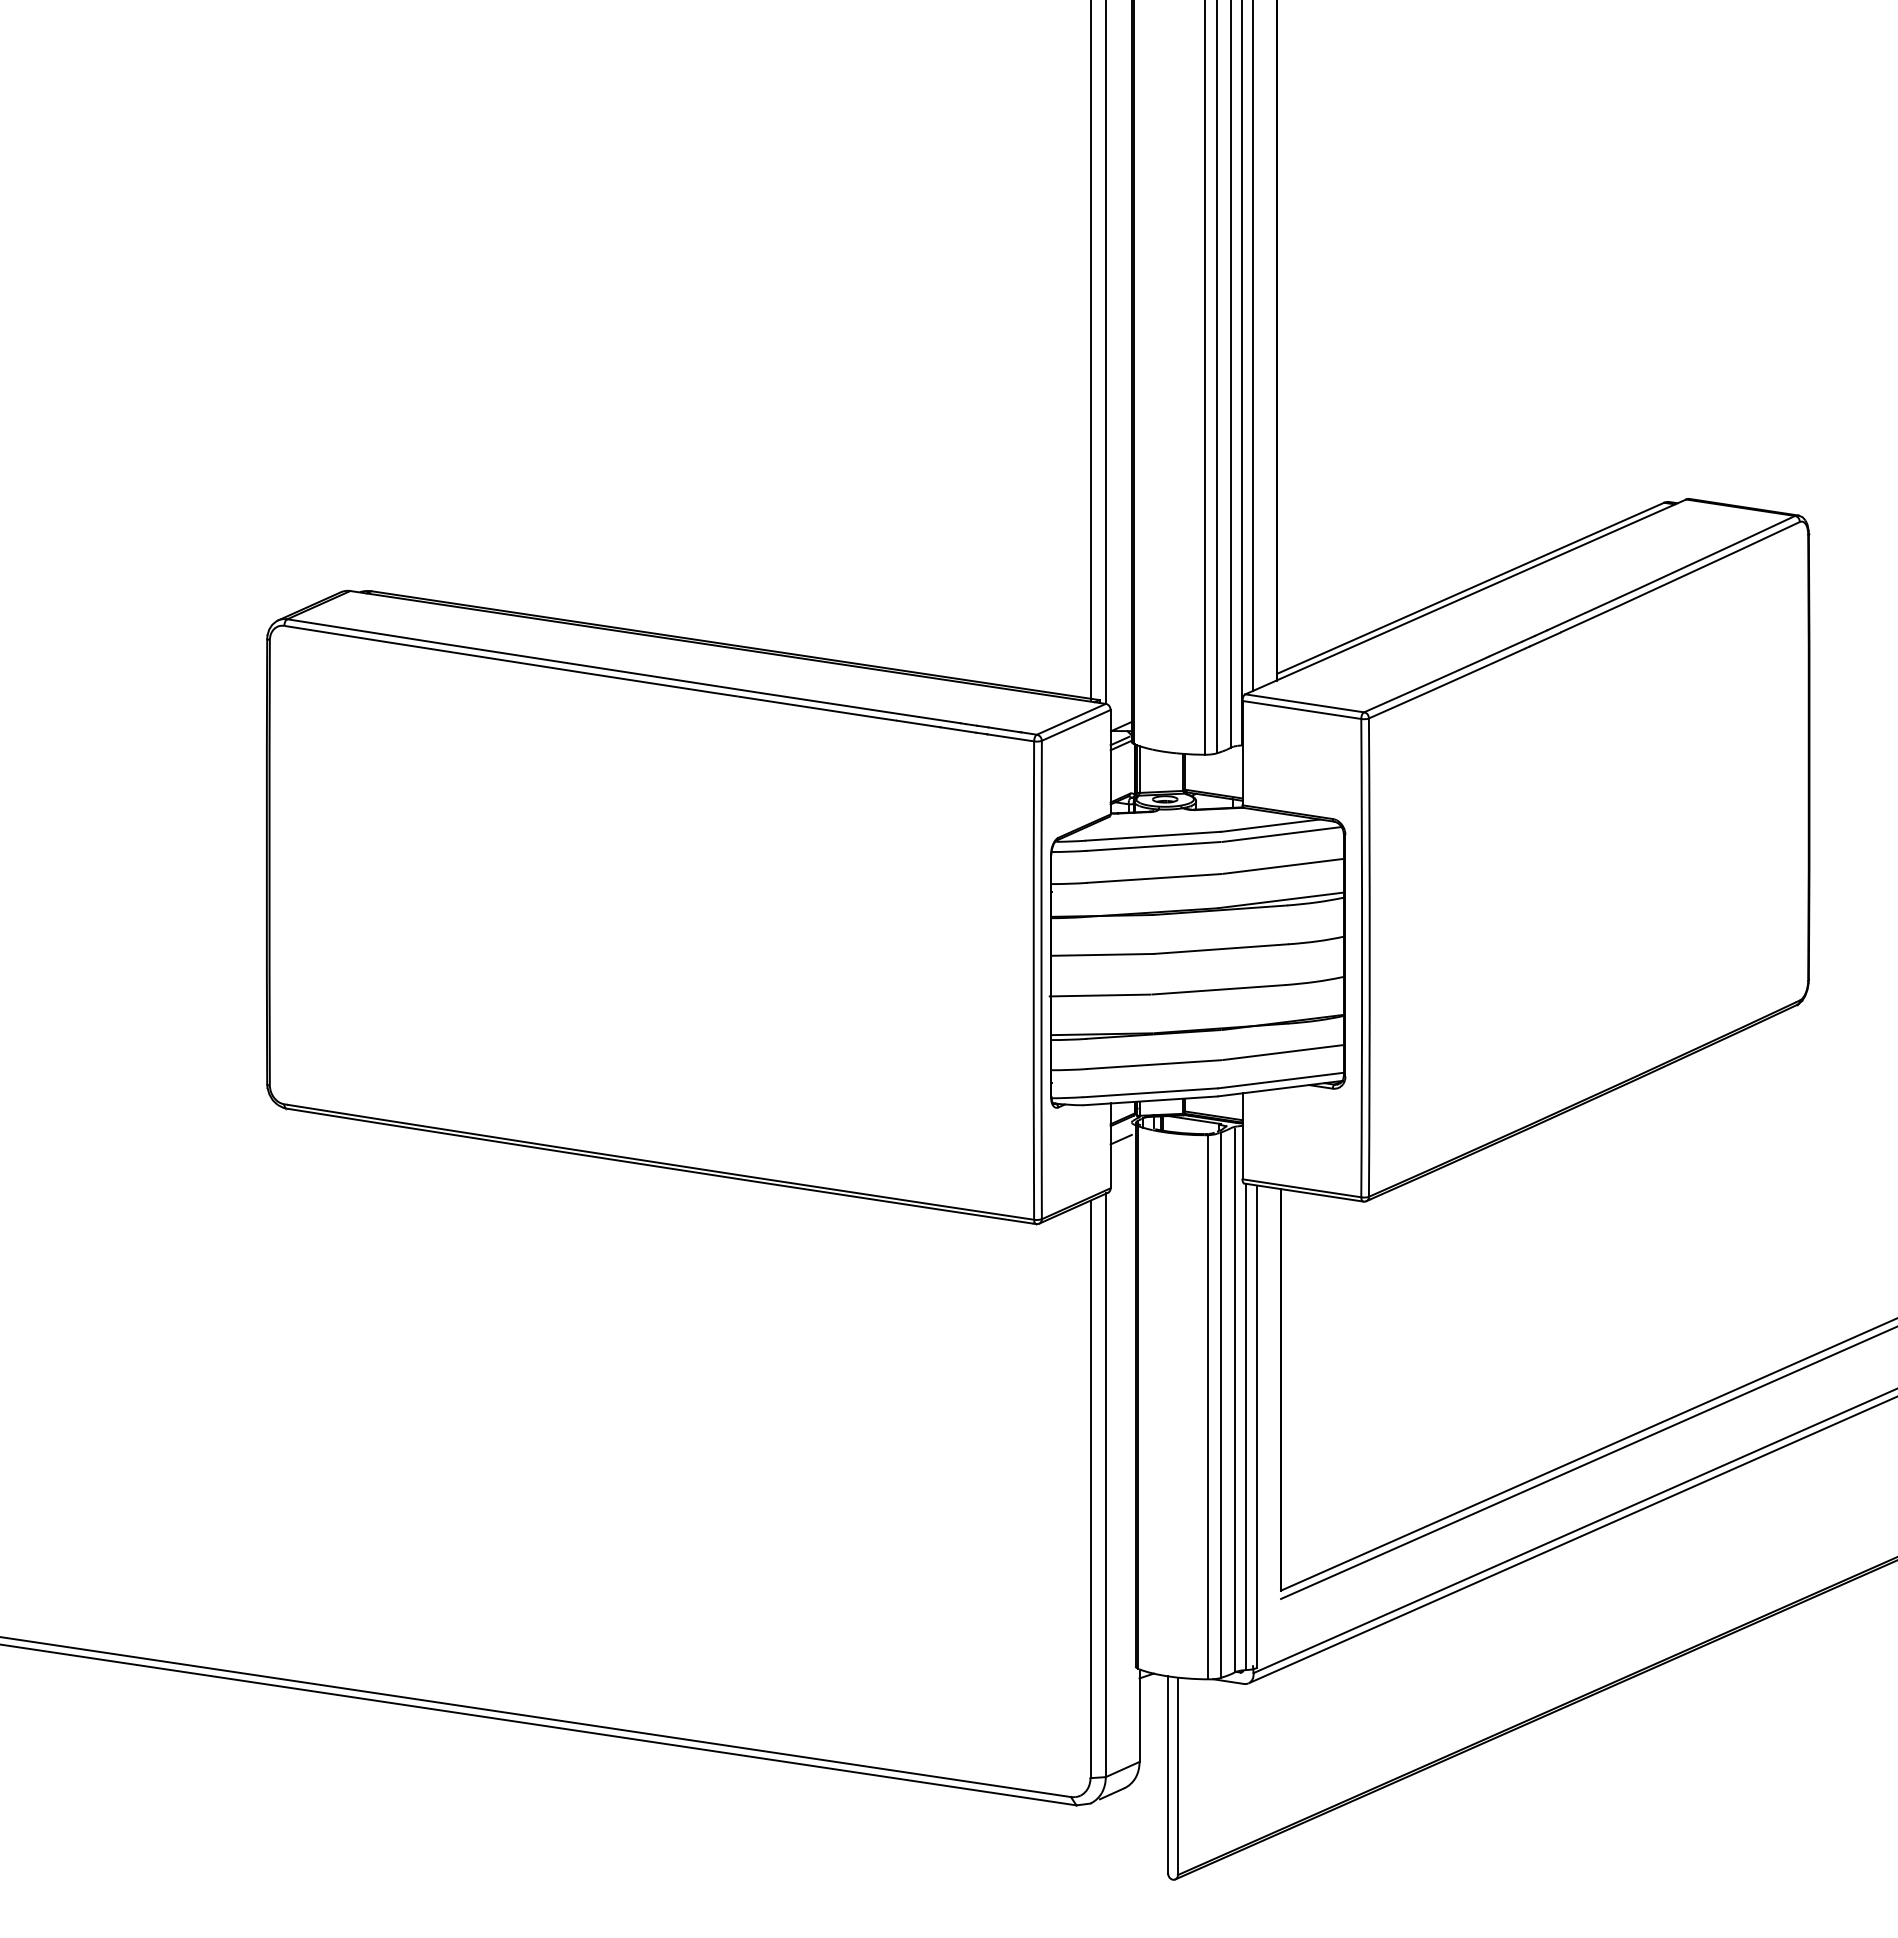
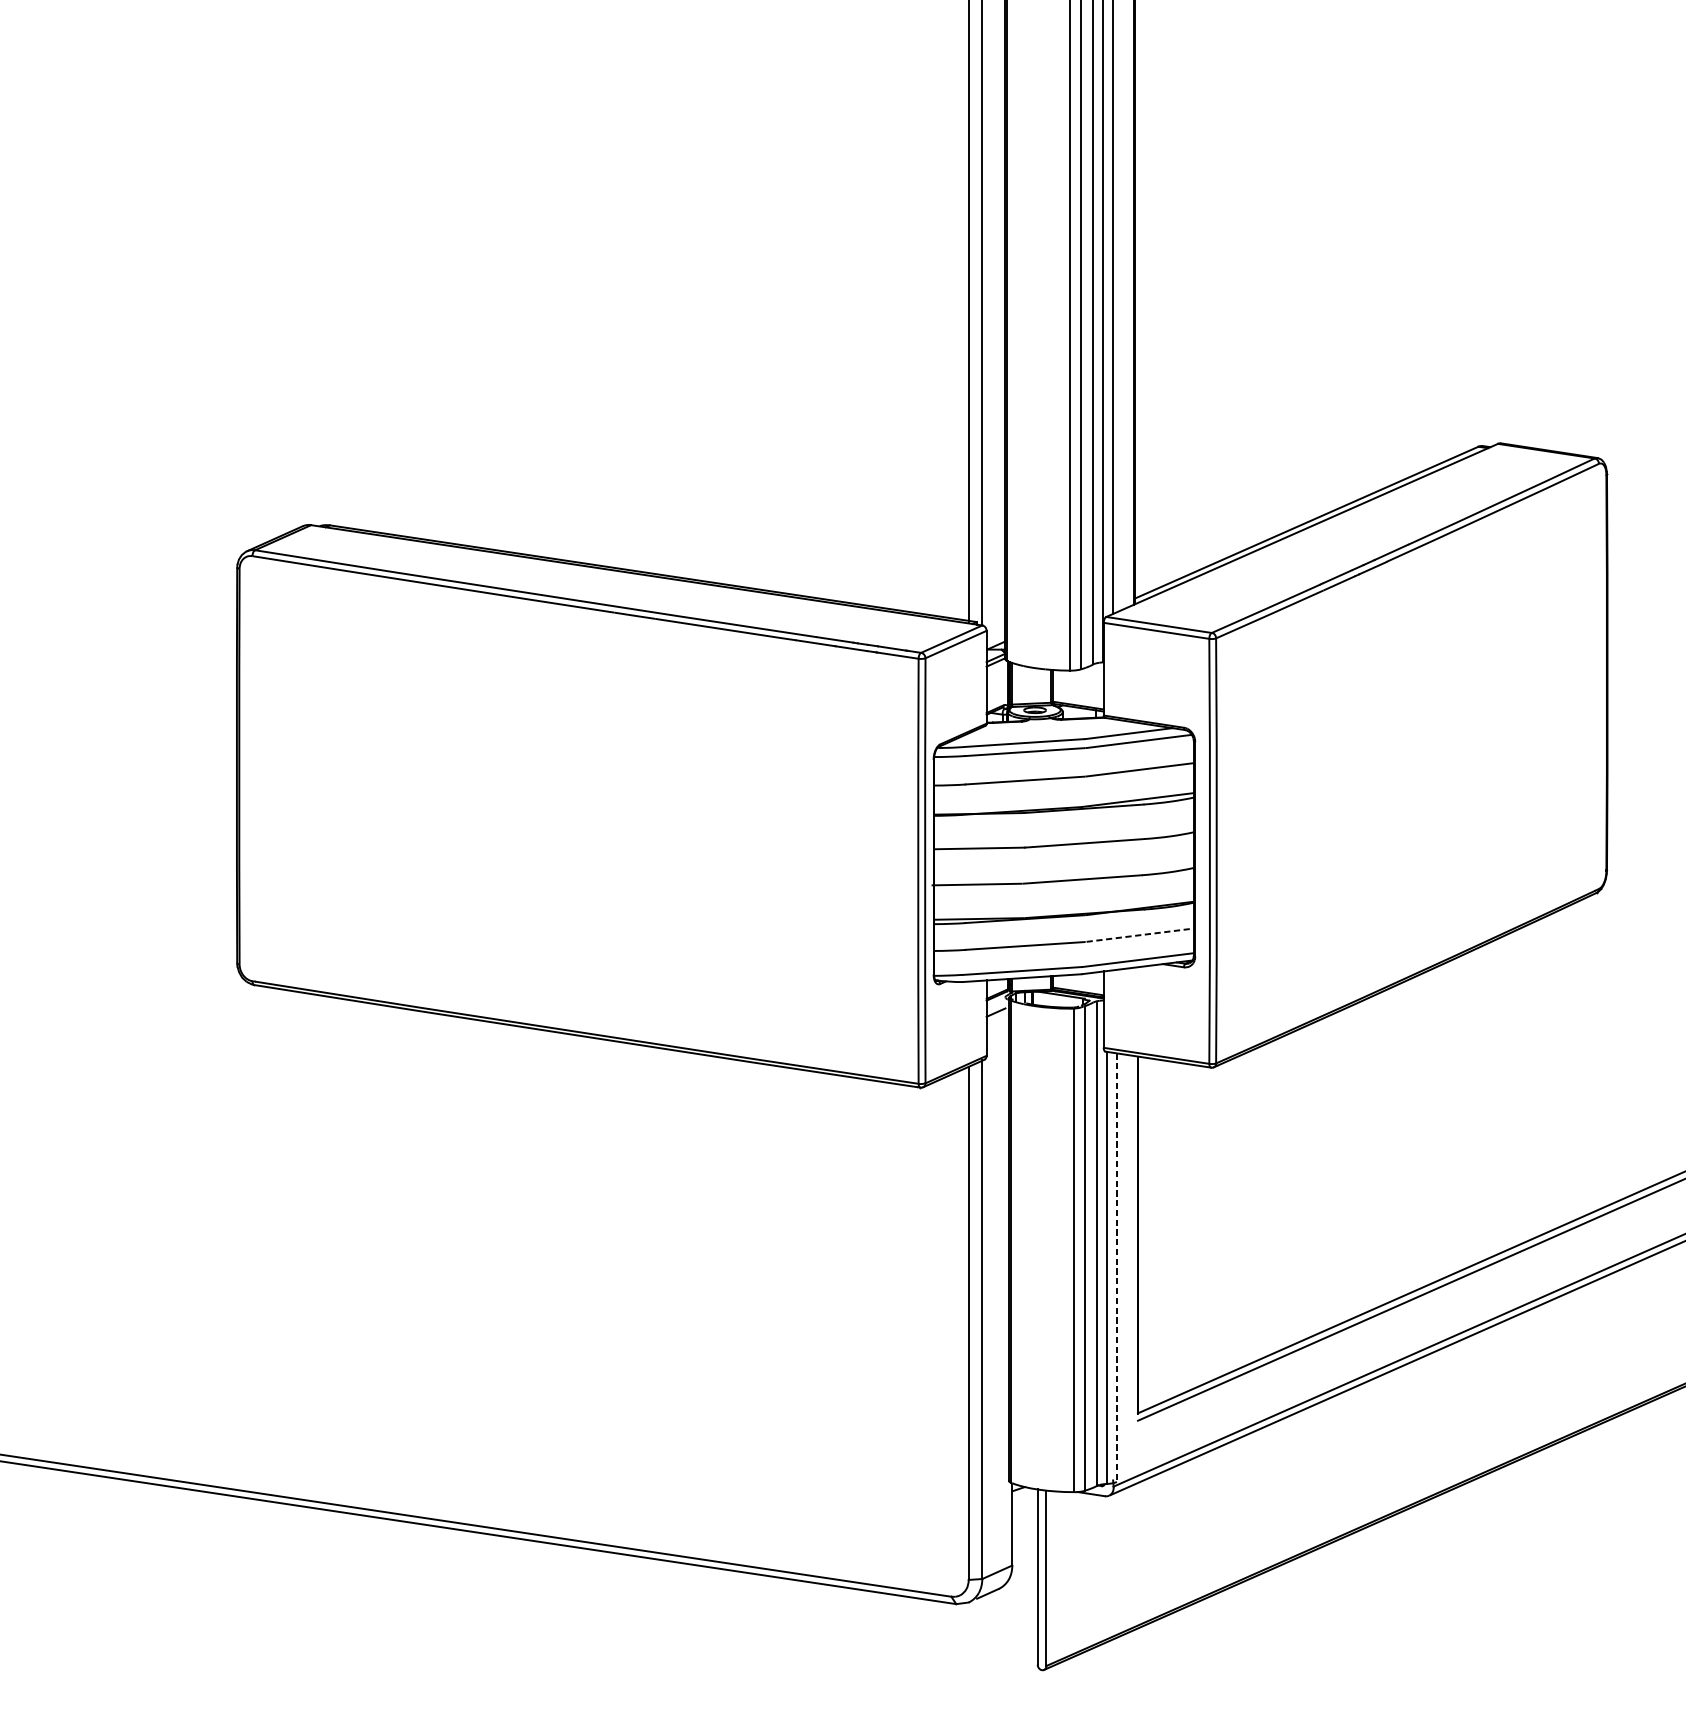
line: (1282, 1052) -> (1139, 935), solid -> dashed
line: (1257, 1427) -> (1117, 1268), solid -> dashed

